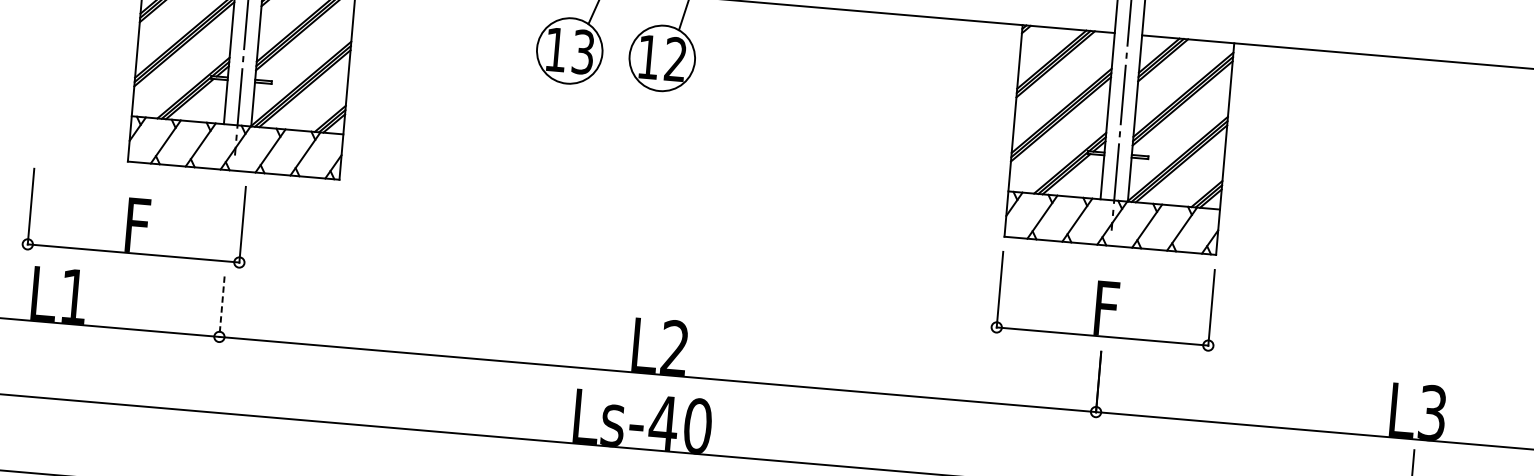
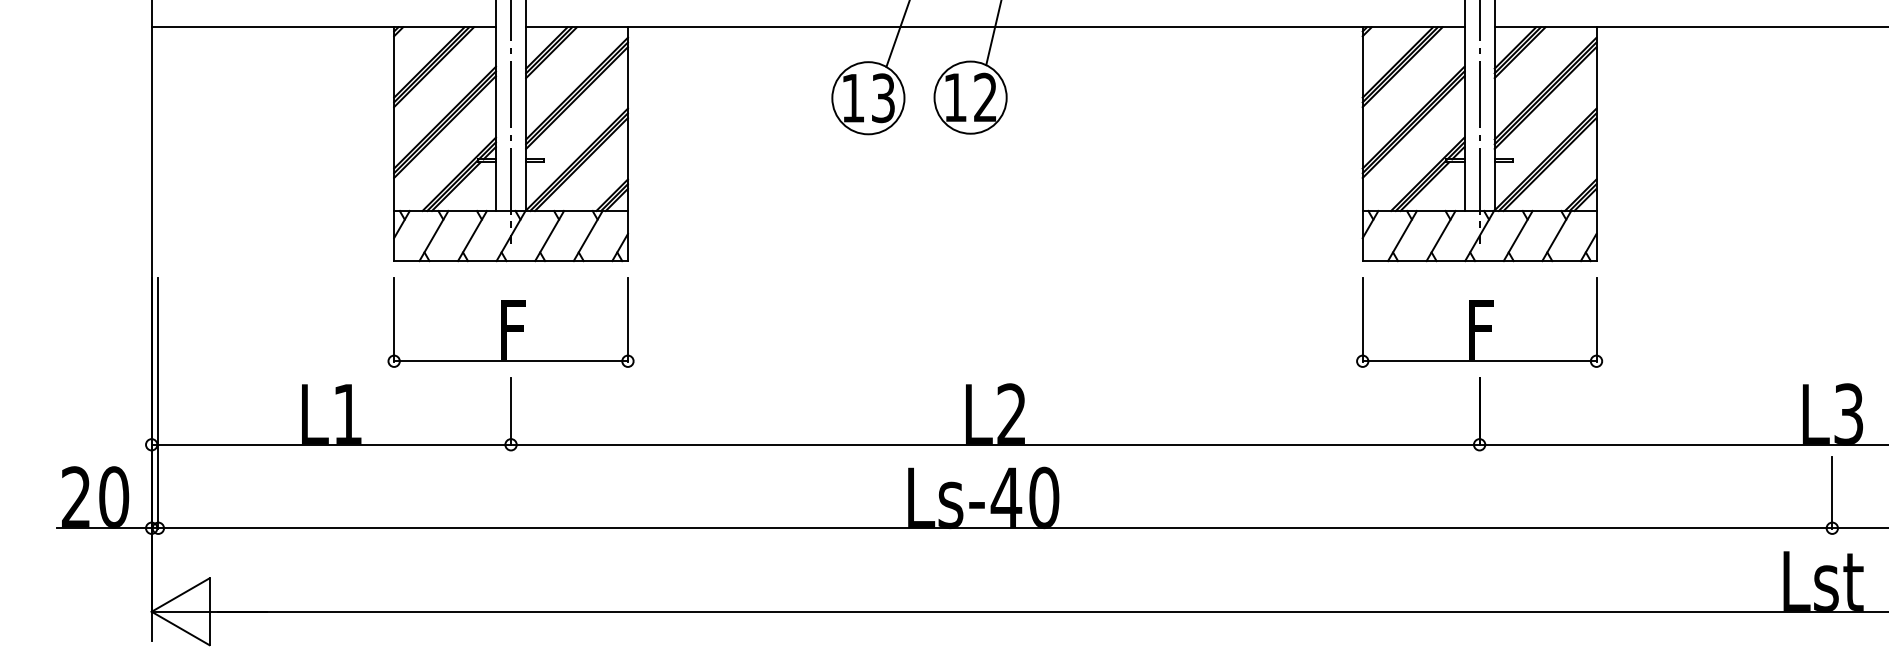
part: (136, 218) -> (510, 322), moved
line: (222, 306) -> (511, 411), dashed -> solid

